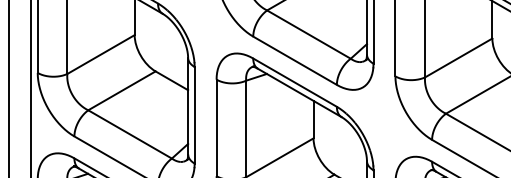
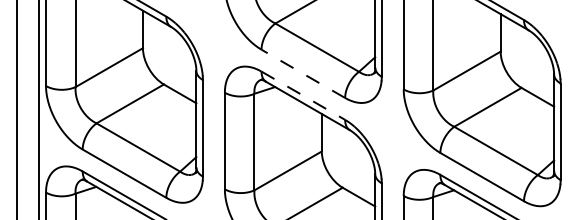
line: (294, 60) -> (302, 73), solid -> dashed
line: (295, 82) -> (303, 95), solid -> dashed

